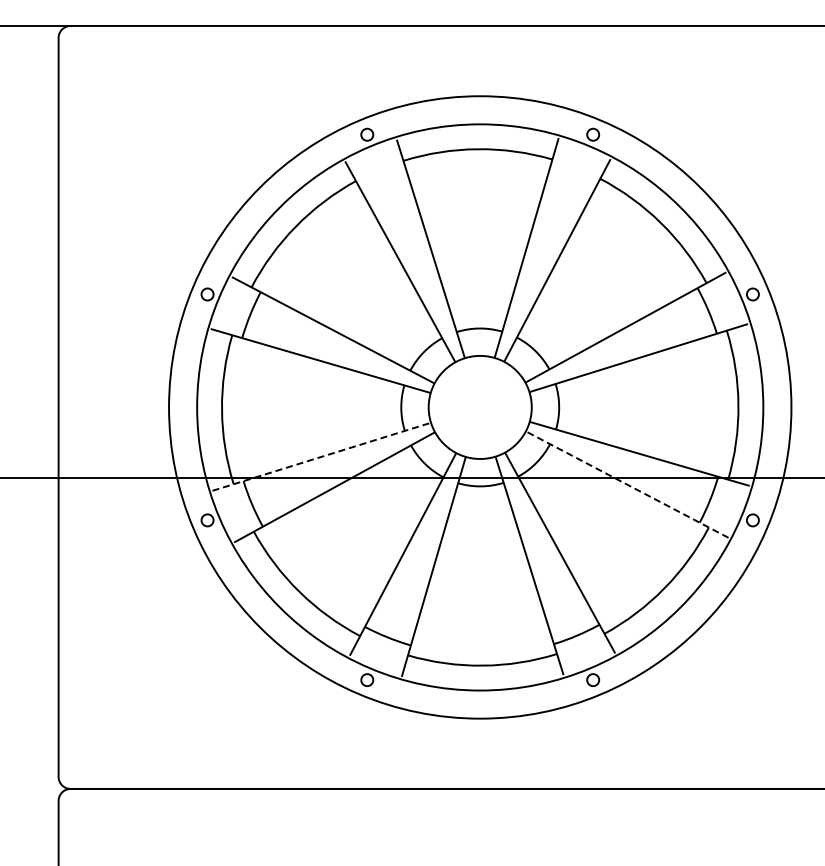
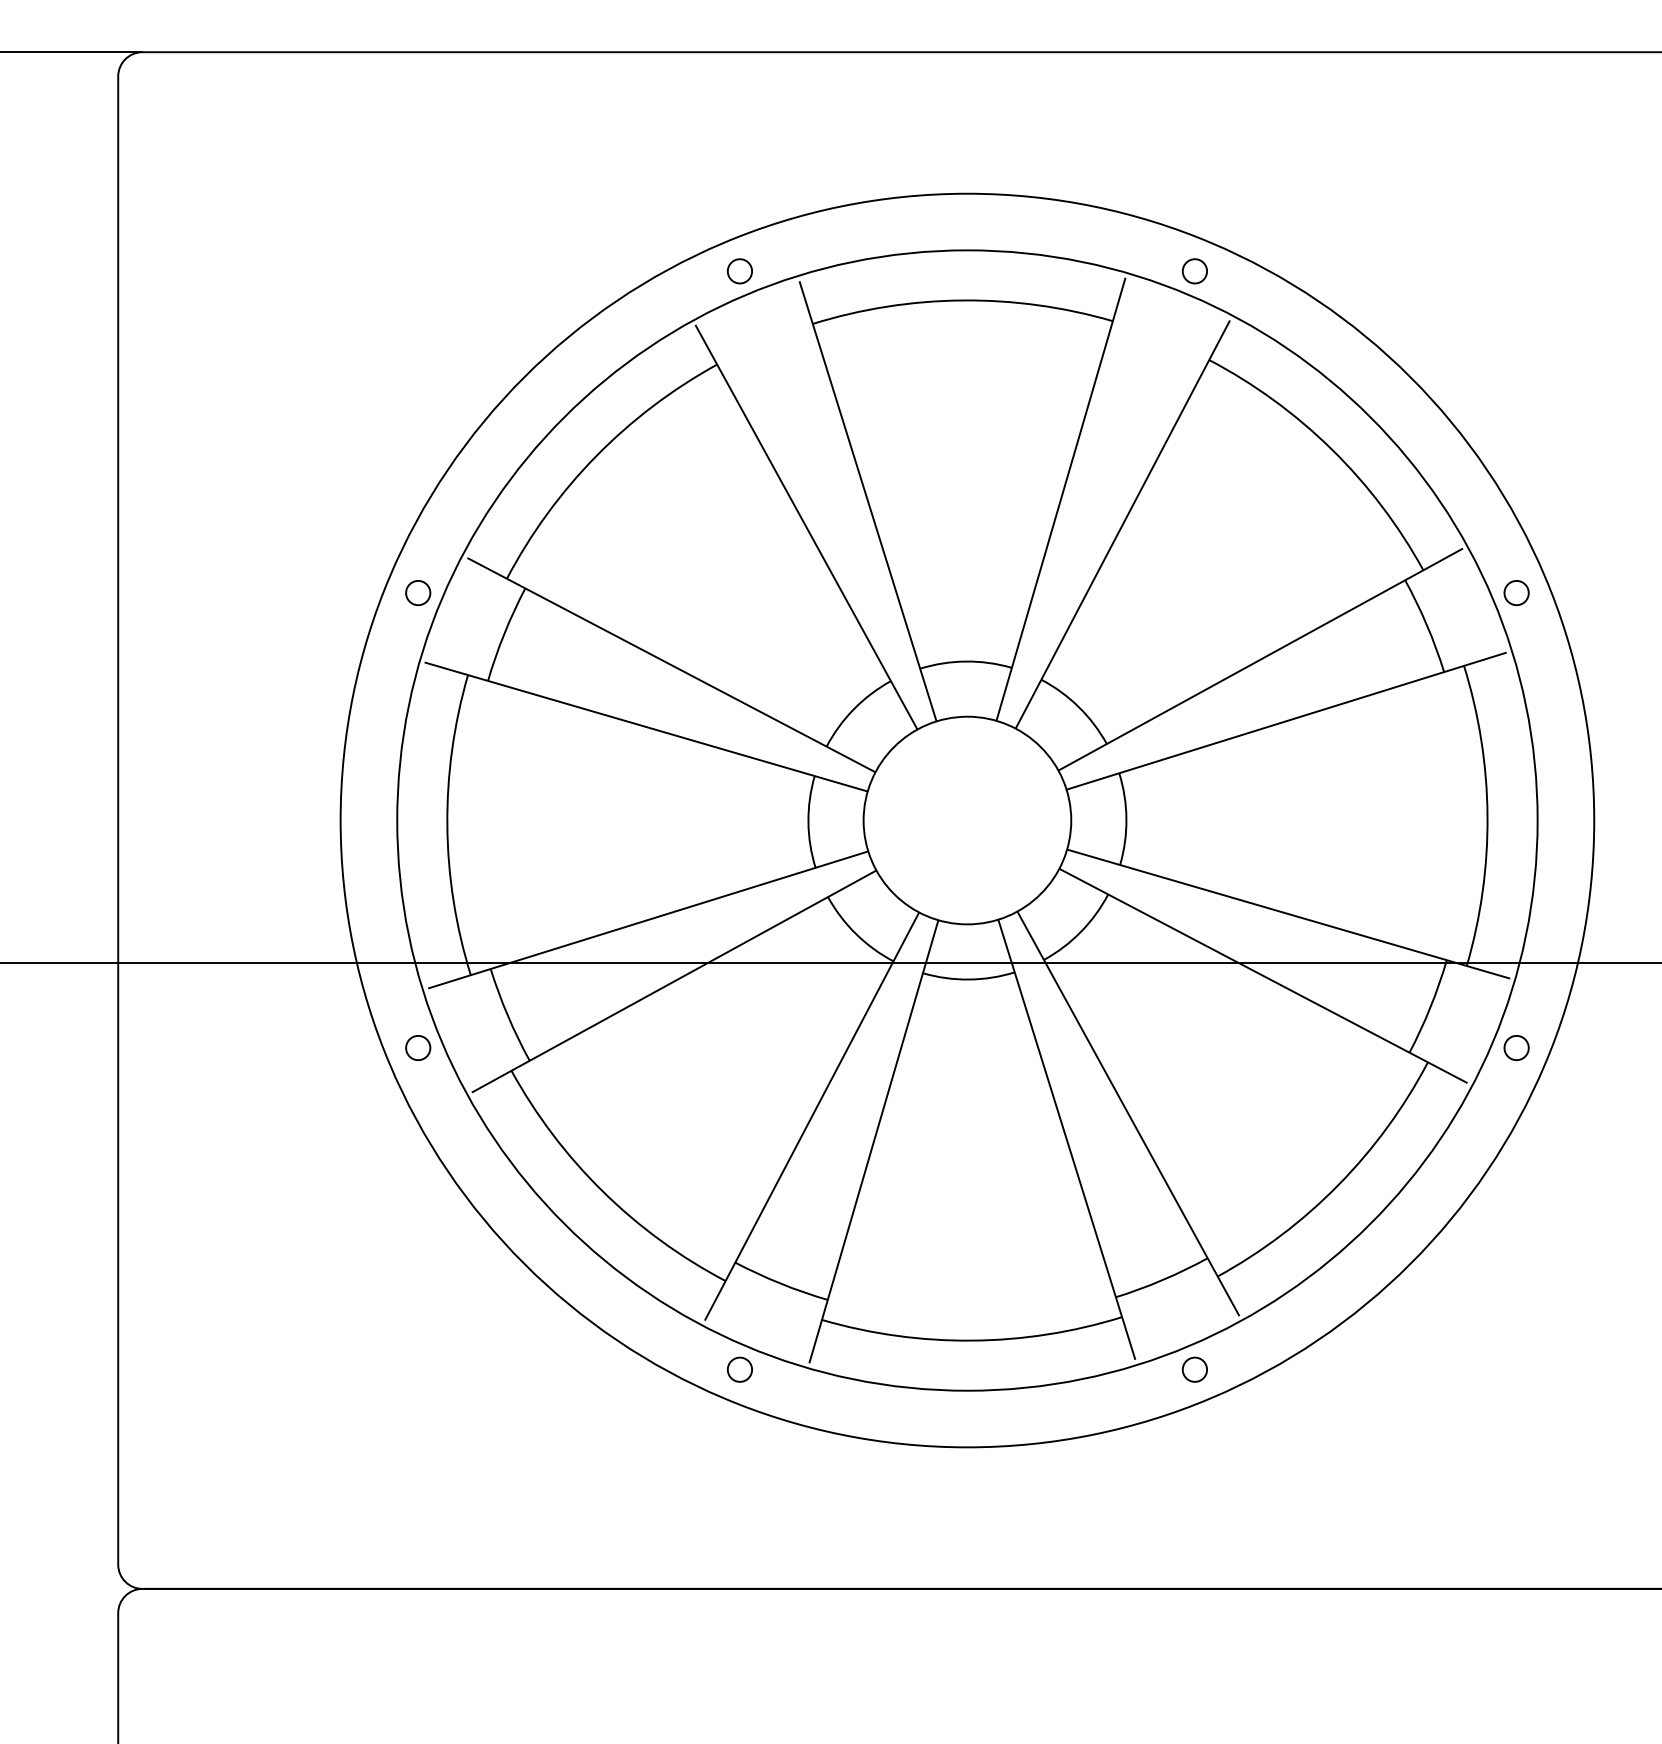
line: (322, 456) -> (649, 919), dashed -> solid
line: (626, 484) -> (1262, 975), dashed -> solid

